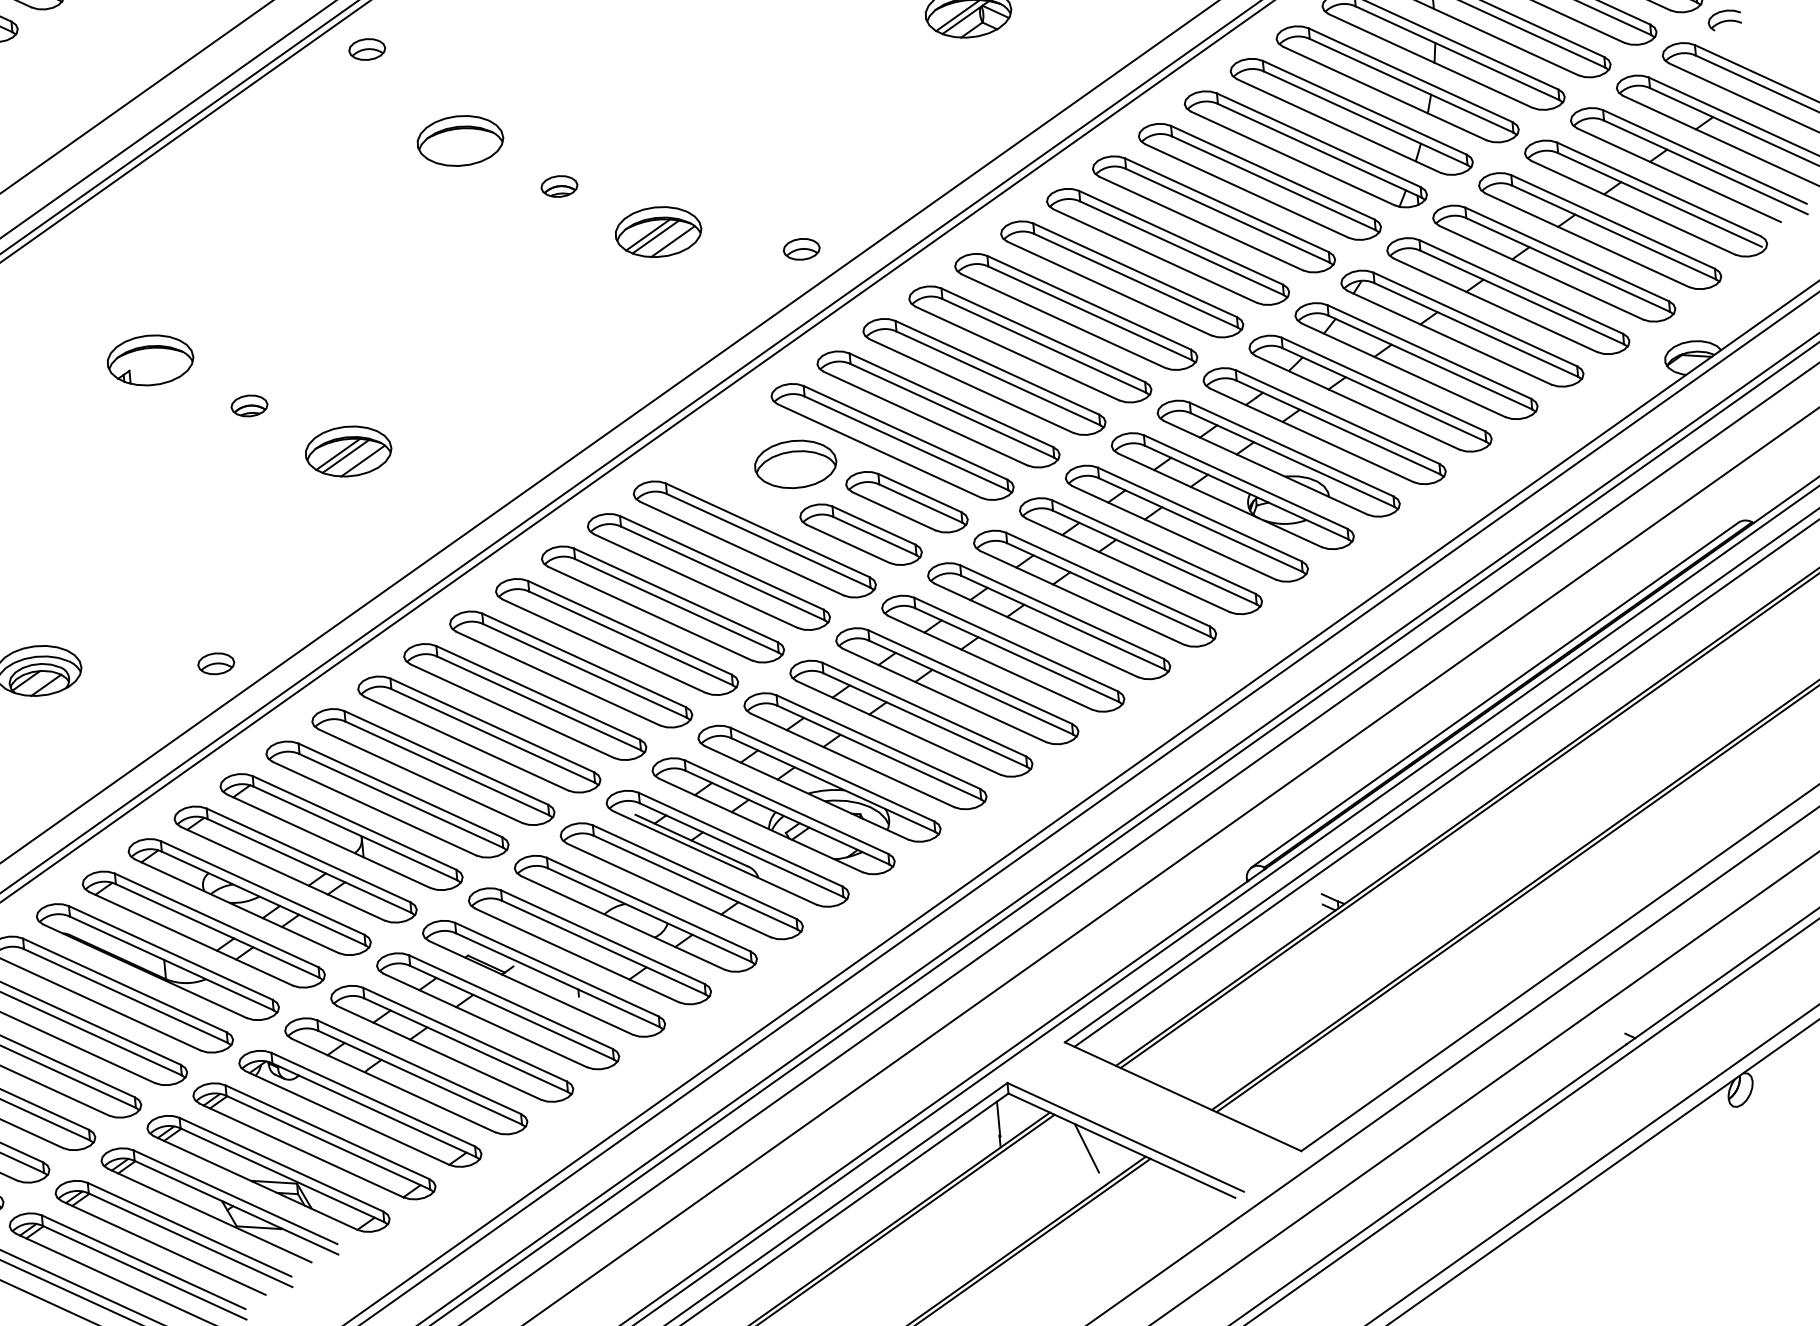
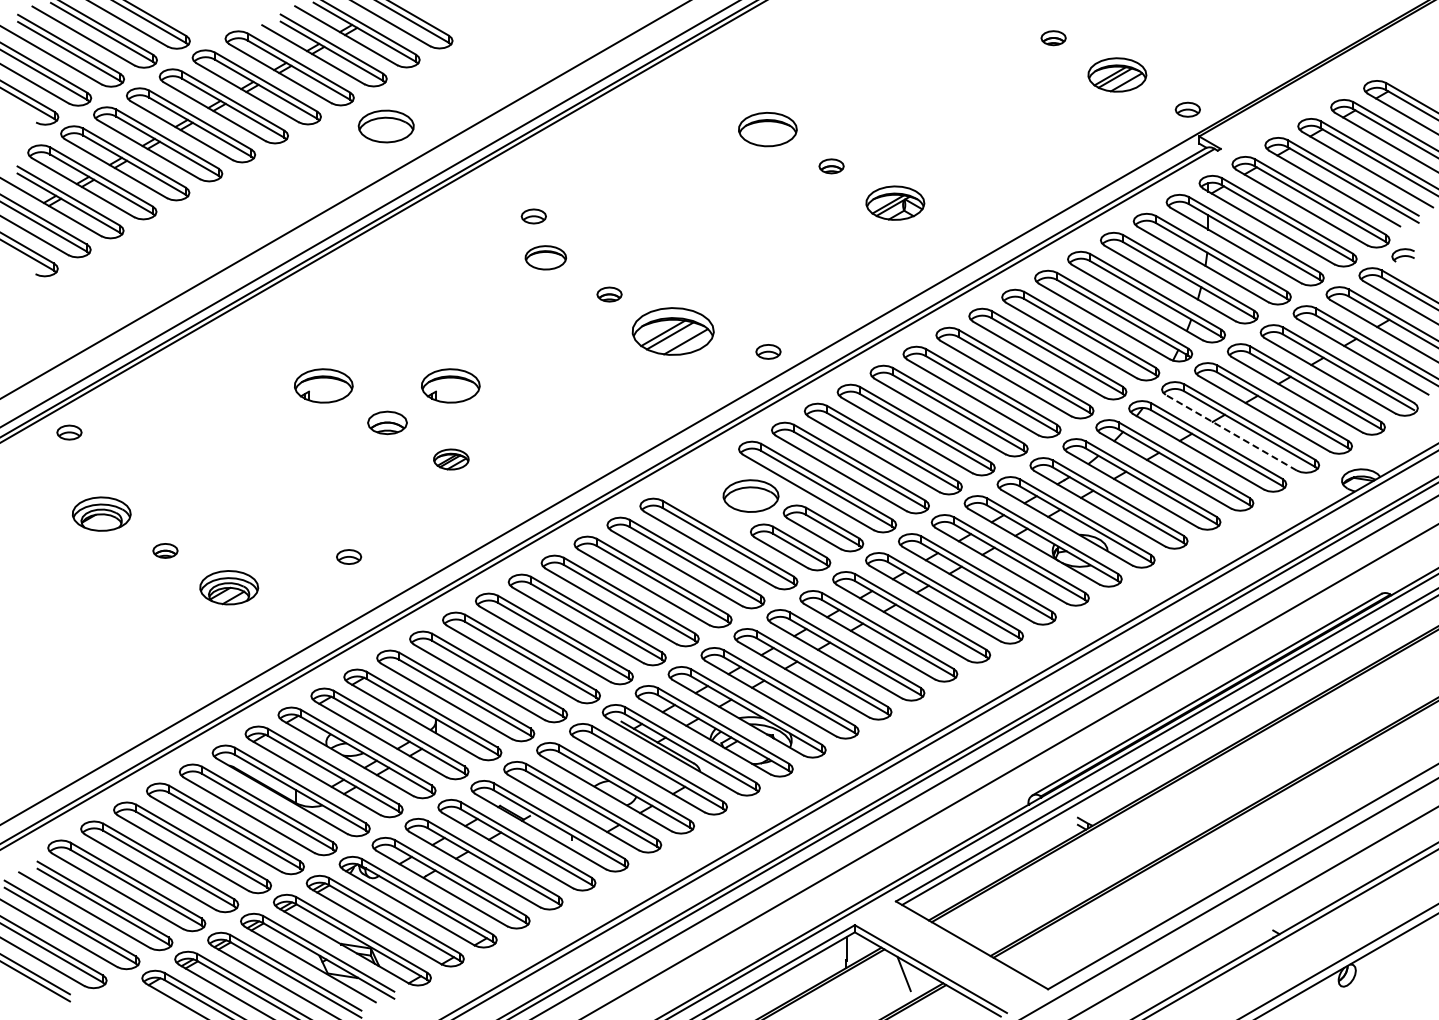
part: (366, 49) -> (533, 216), moved
part: (459, 140) -> (545, 257), size x0.7
part: (658, 230) -> (673, 330), size x1.4
line: (1495, 304) -> (1231, 432), solid -> dashed
part: (337, 342) -> (450, 385), added
part: (249, 405) -> (387, 422), size x1.6
part: (348, 451) -> (451, 459), size x0.6
part: (216, 662) -> (349, 556), moved

